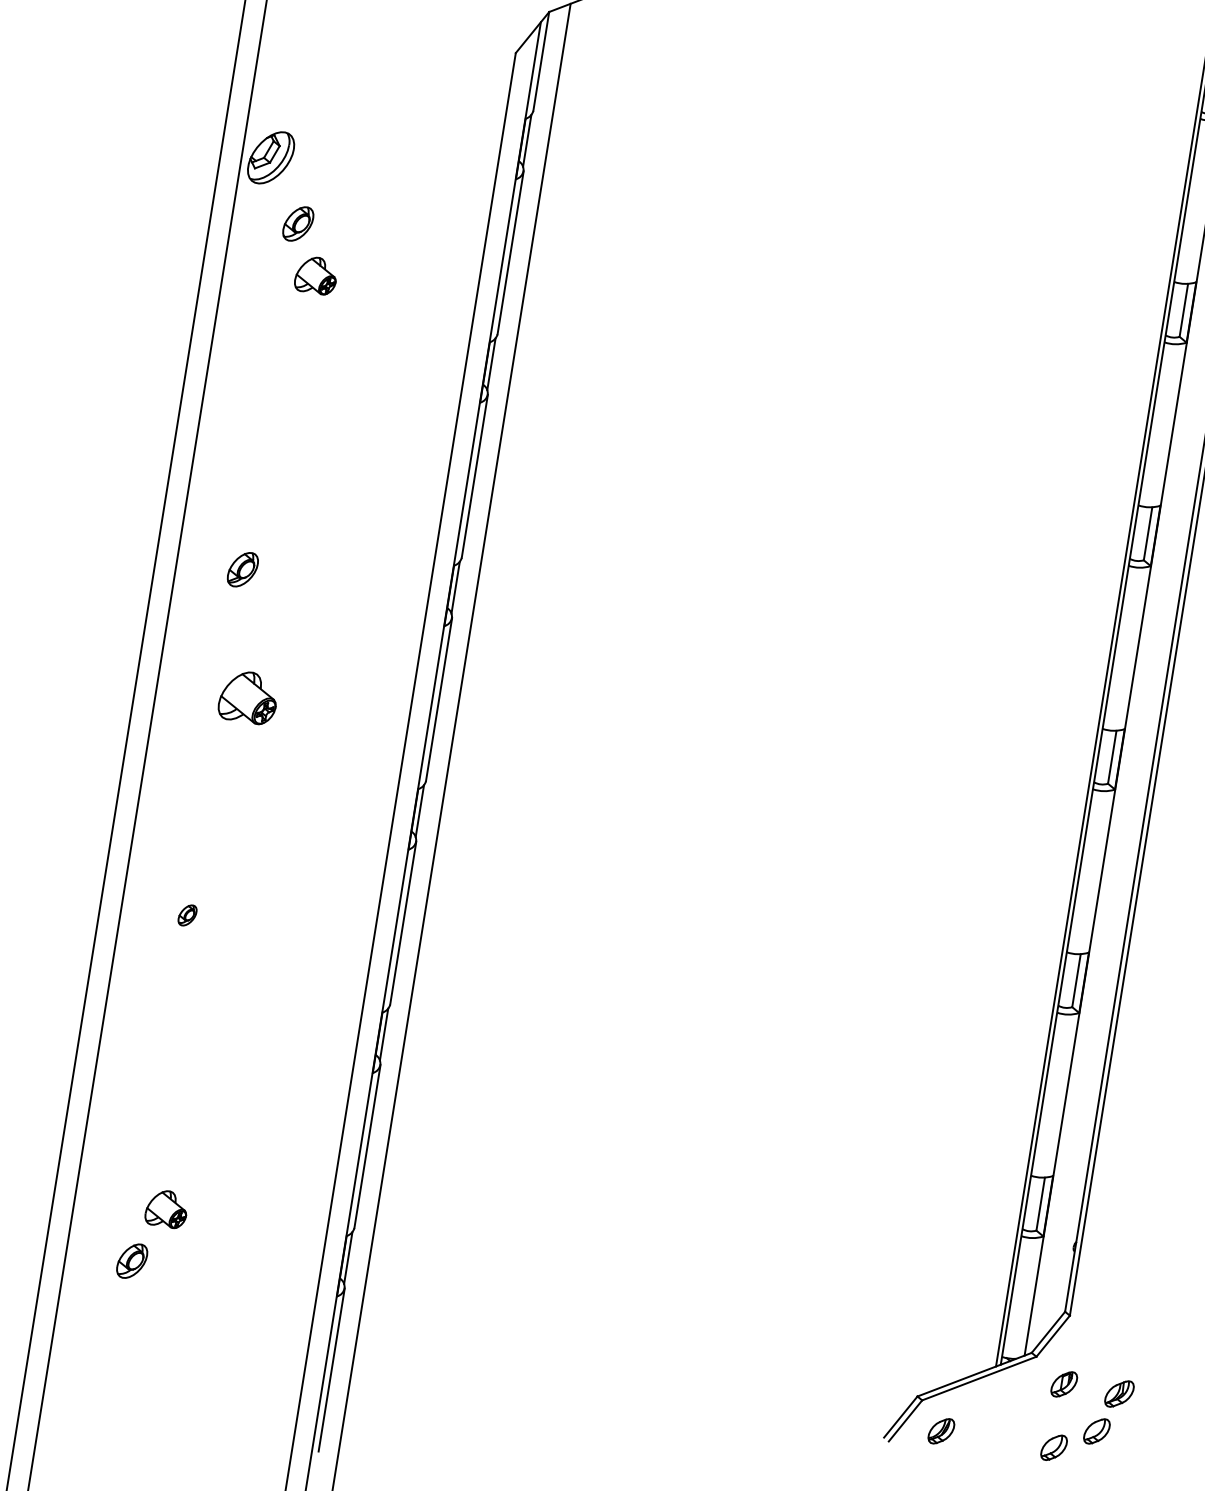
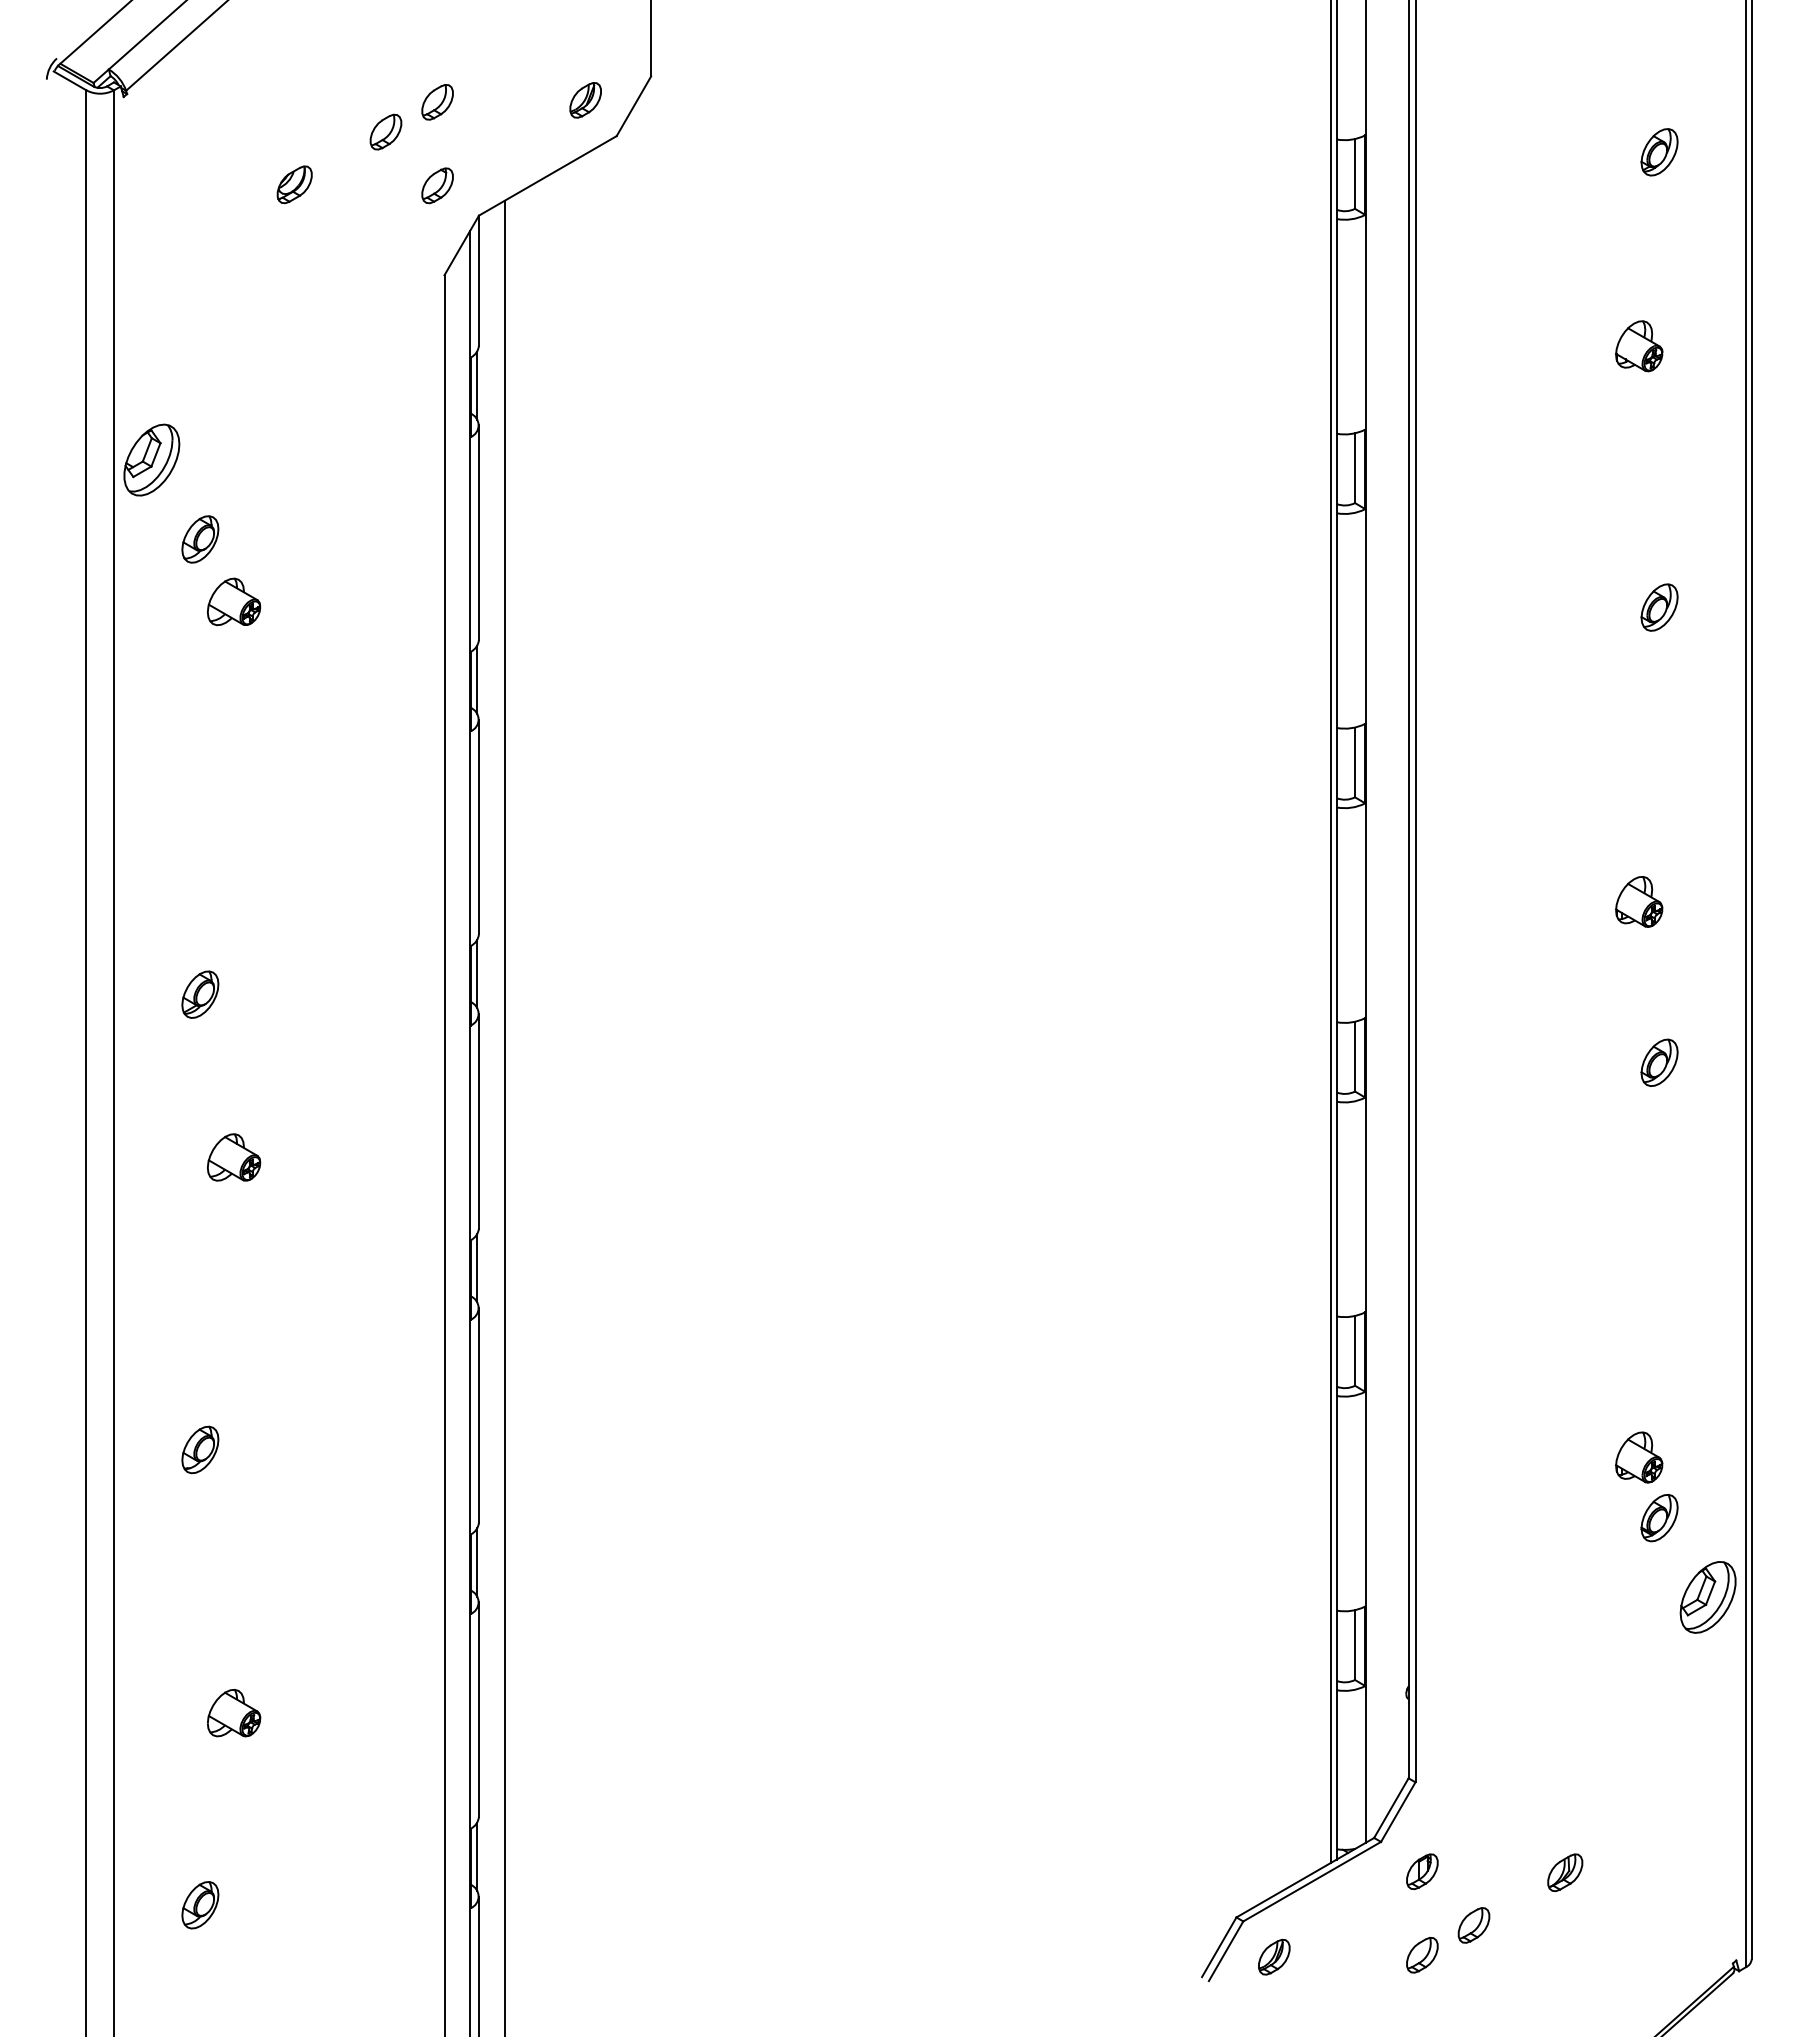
part: (249, 697) -> (234, 1157), size x0.71
part: (187, 915) -> (200, 1449), size x1.67
part: (167, 1208) -> (234, 1712), moved
part: (1119, 1393) -> (1565, 1872), moved

